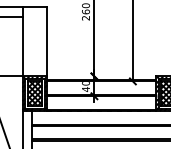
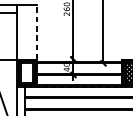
line: (47, 41) -> (36, 32), solid -> dashed
hatch: (34, 93) -> (26, 72), removed

